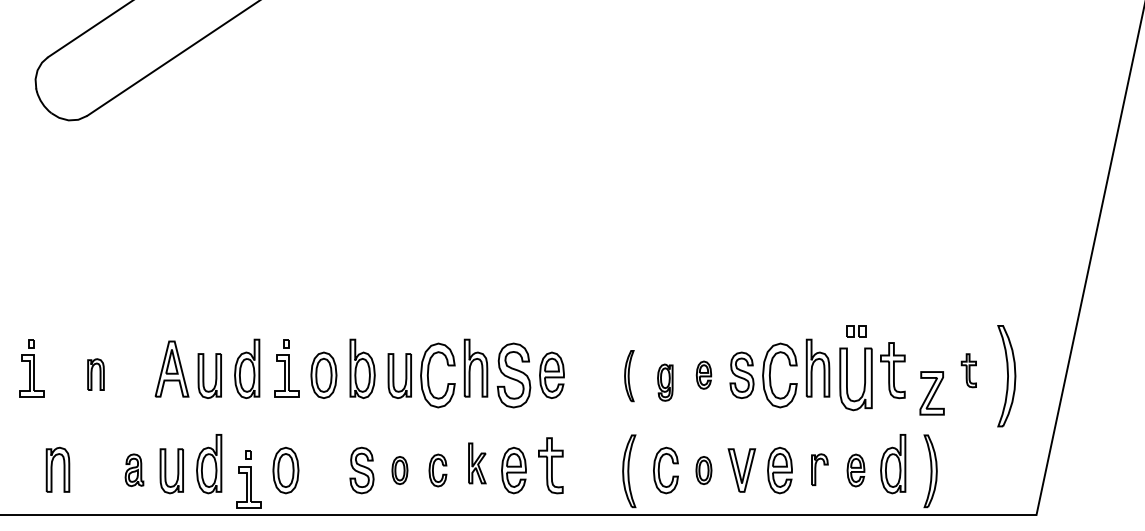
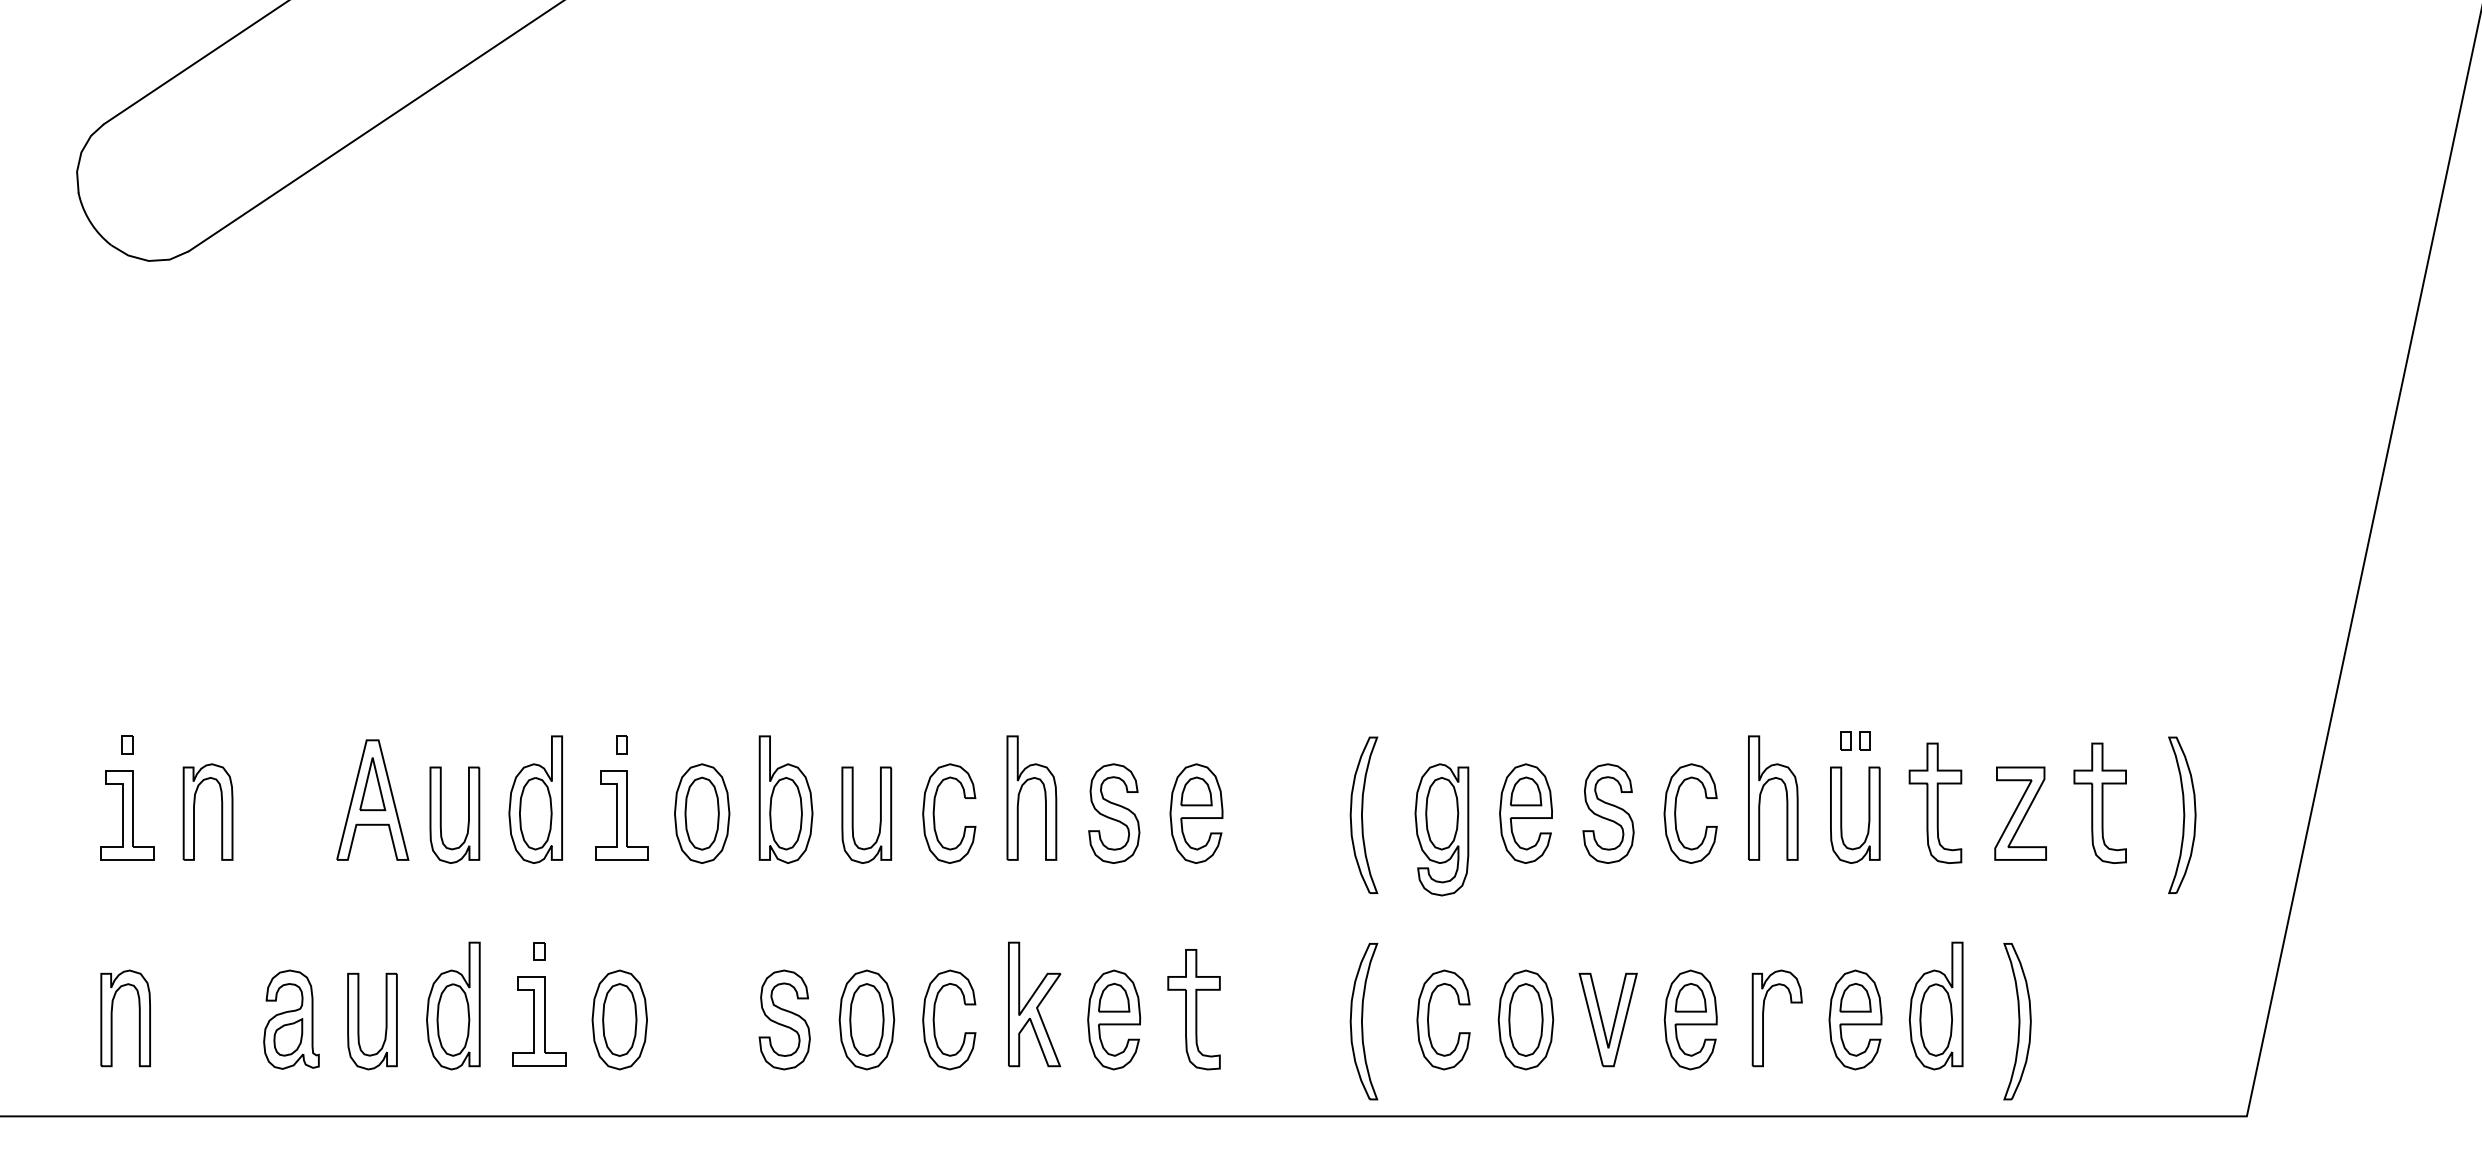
part: (855, 367) -> (1854, 796), size x0.71
part: (31, 368) -> (126, 798), moved
part: (968, 370) -> (2099, 803), size x1.67
part: (95, 374) -> (206, 811), size x1.43
part: (437, 374) -> (948, 811), size x0.71
part: (513, 374) -> (1113, 811), size x0.71
part: (703, 374) -> (1524, 811), size x1.67
part: (779, 374) -> (1689, 811), size x0.71
part: (629, 375) -> (1364, 813), size x1.43
part: (1006, 375) -> (2181, 813), size x0.71
part: (665, 382) -> (1442, 829), size x1.67
part: (931, 393) -> (2019, 813), moved
part: (477, 463) -> (1035, 1004), size x1.43
part: (134, 469) -> (291, 1017), size x1.43
part: (819, 469) -> (1776, 1017), size x1.43
part: (399, 470) -> (865, 1019), size x1.67
part: (437, 470) -> (948, 1019), size x1.43
part: (703, 470) -> (1524, 1019), size x1.67
part: (855, 470) -> (1854, 1019), size x1.43
part: (248, 479) -> (538, 1004), moved

